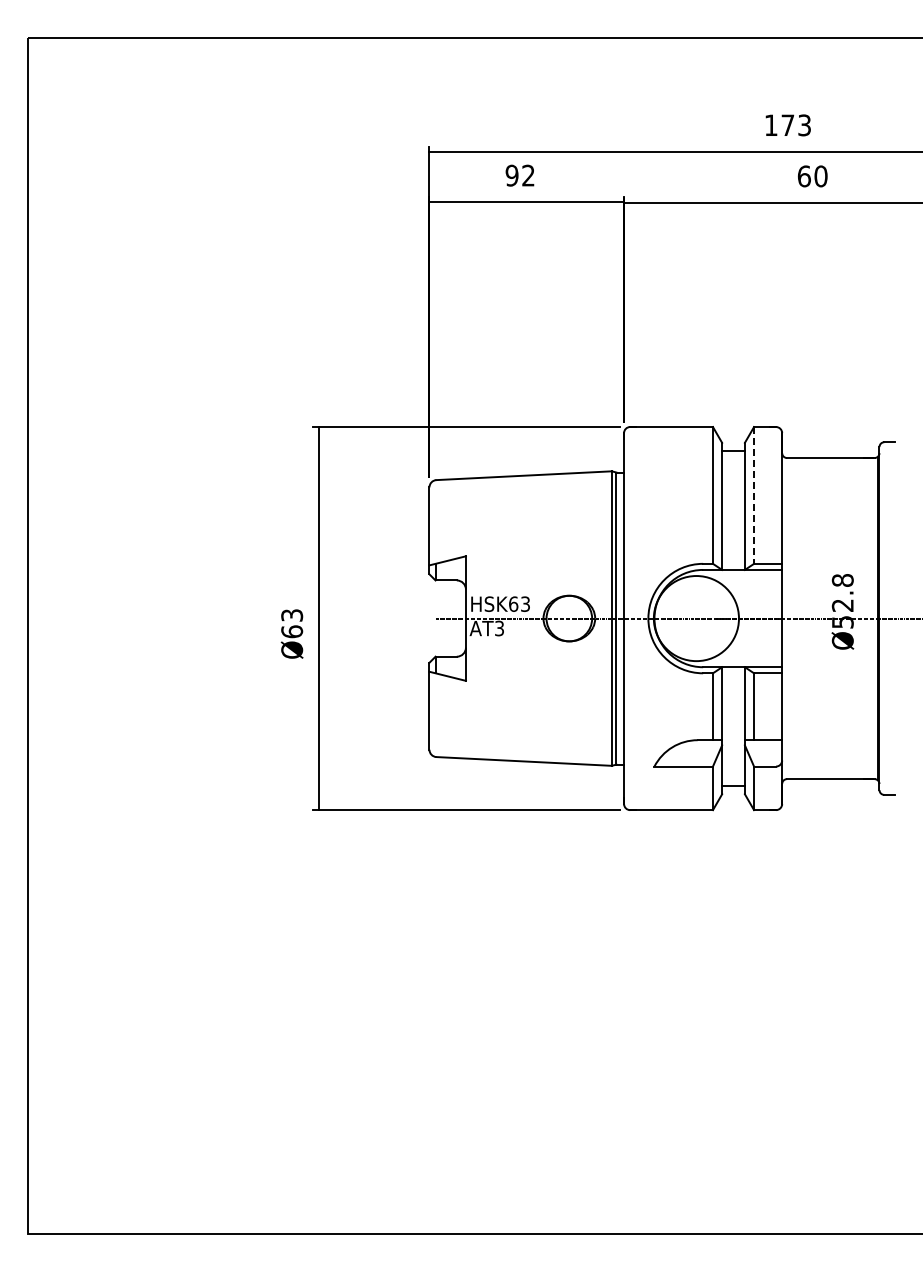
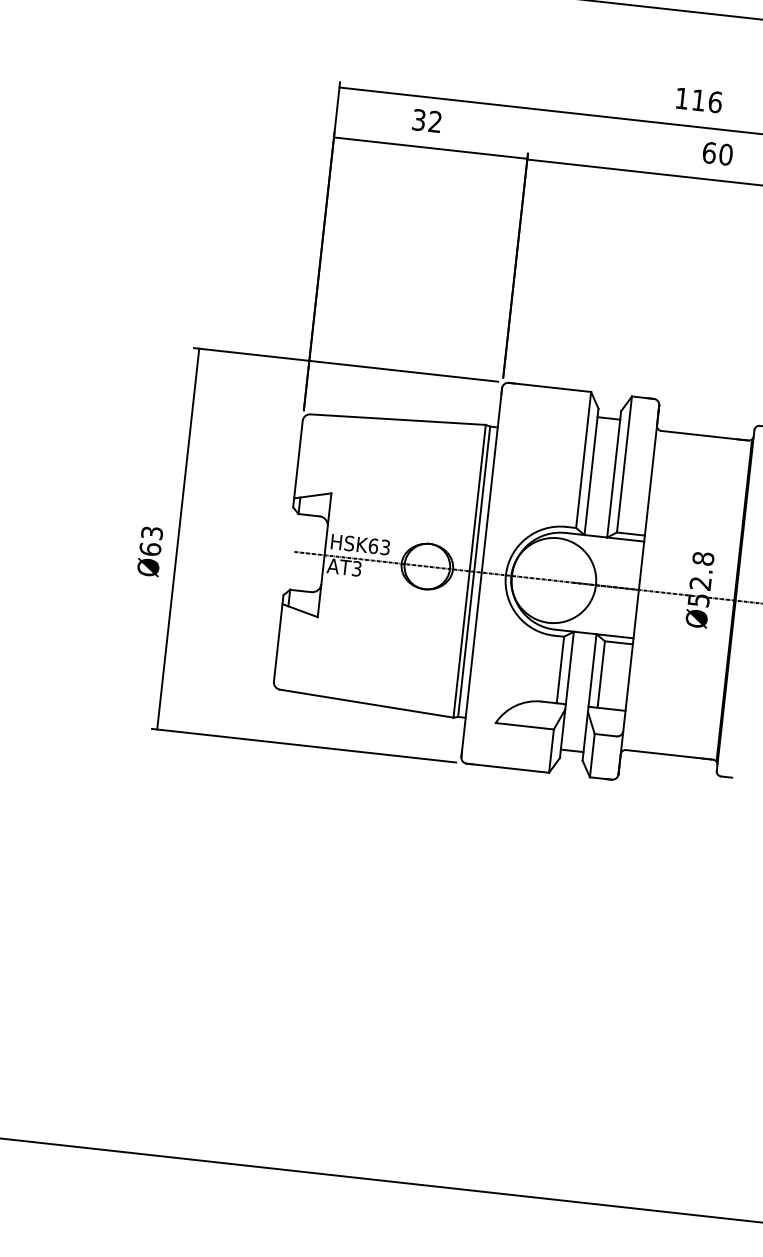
text: (796, 125) -> (707, 101), 173 -> 116
text: (511, 175) -> (418, 119), 92 -> 32
line: (754, 495) -> (624, 464), dashed -> solid

